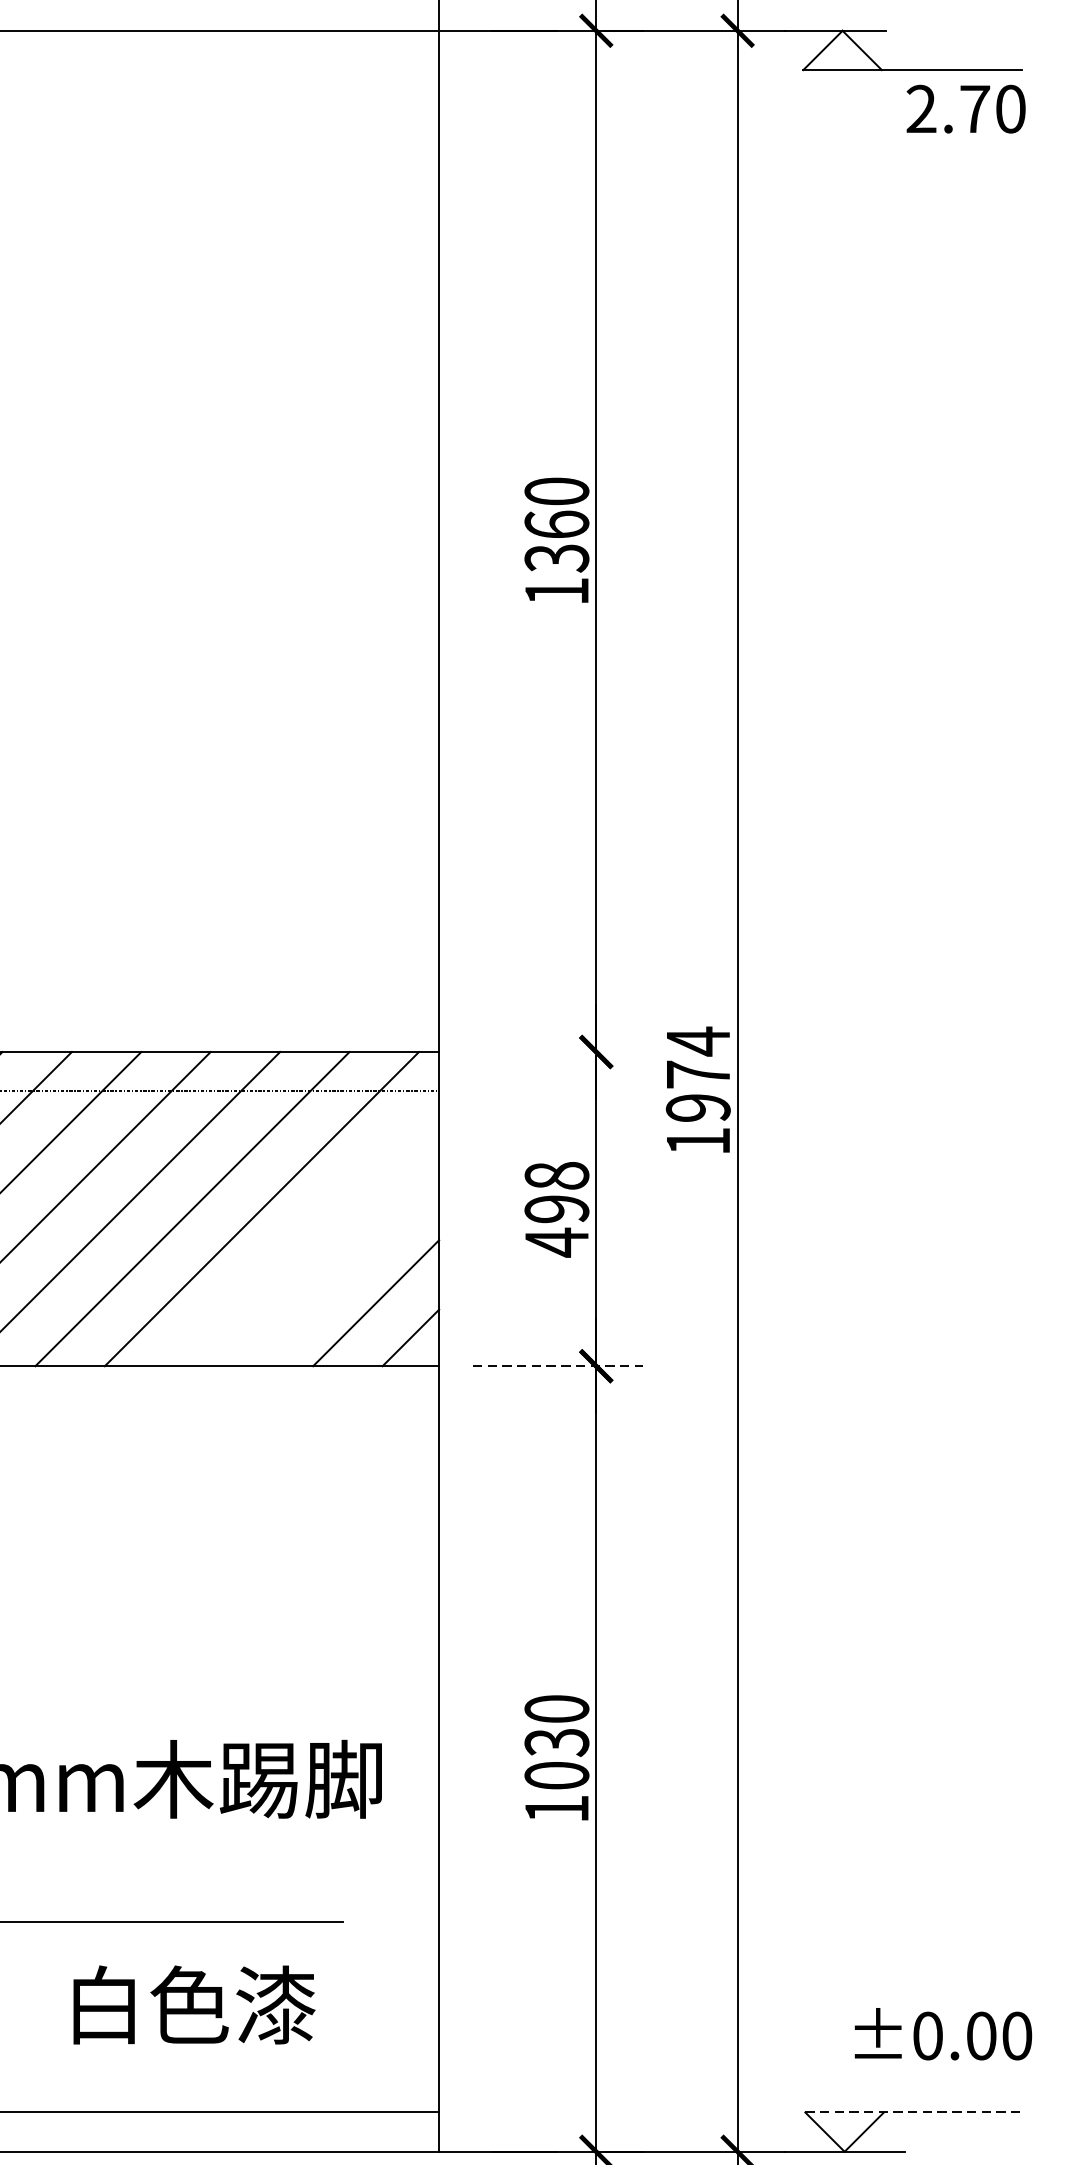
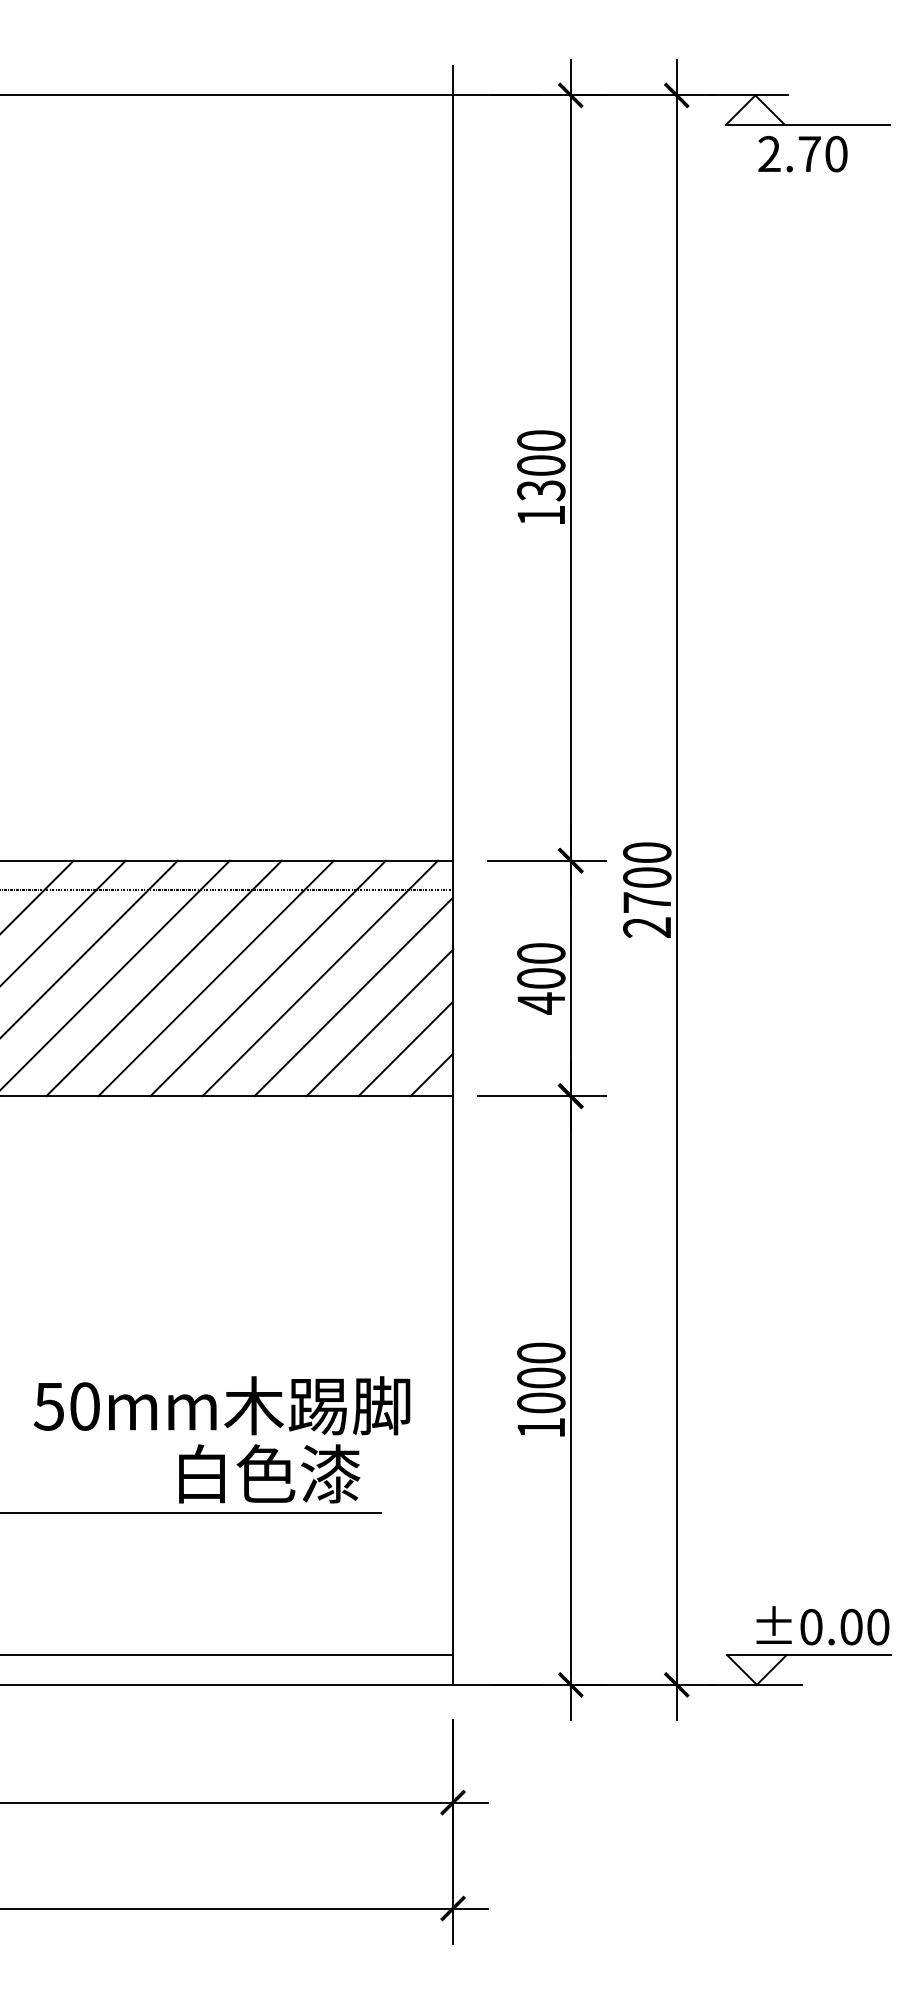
text: (965, 109) -> (802, 154), moved
text: (557, 524) -> (541, 465), 1360 -> 1300
line: (565, 1051) -> (547, 860), added
text: (698, 1090) -> (647, 889), 1974 -> 2700
text: (557, 1191) -> (541, 965), 498 -> 400
line: (306, 1233) -> (353, 996), added
line: (341, 1267) -> (379, 1022), added
line: (558, 1366) -> (542, 1096), dashed -> solid
text: (557, 1741) -> (541, 1377), 1030 -> 1000
text: (194, 2004) -> (269, 1473), moved
text: (942, 2033) -> (822, 1625), moved
line: (914, 2112) -> (809, 1655), dashed -> solid

